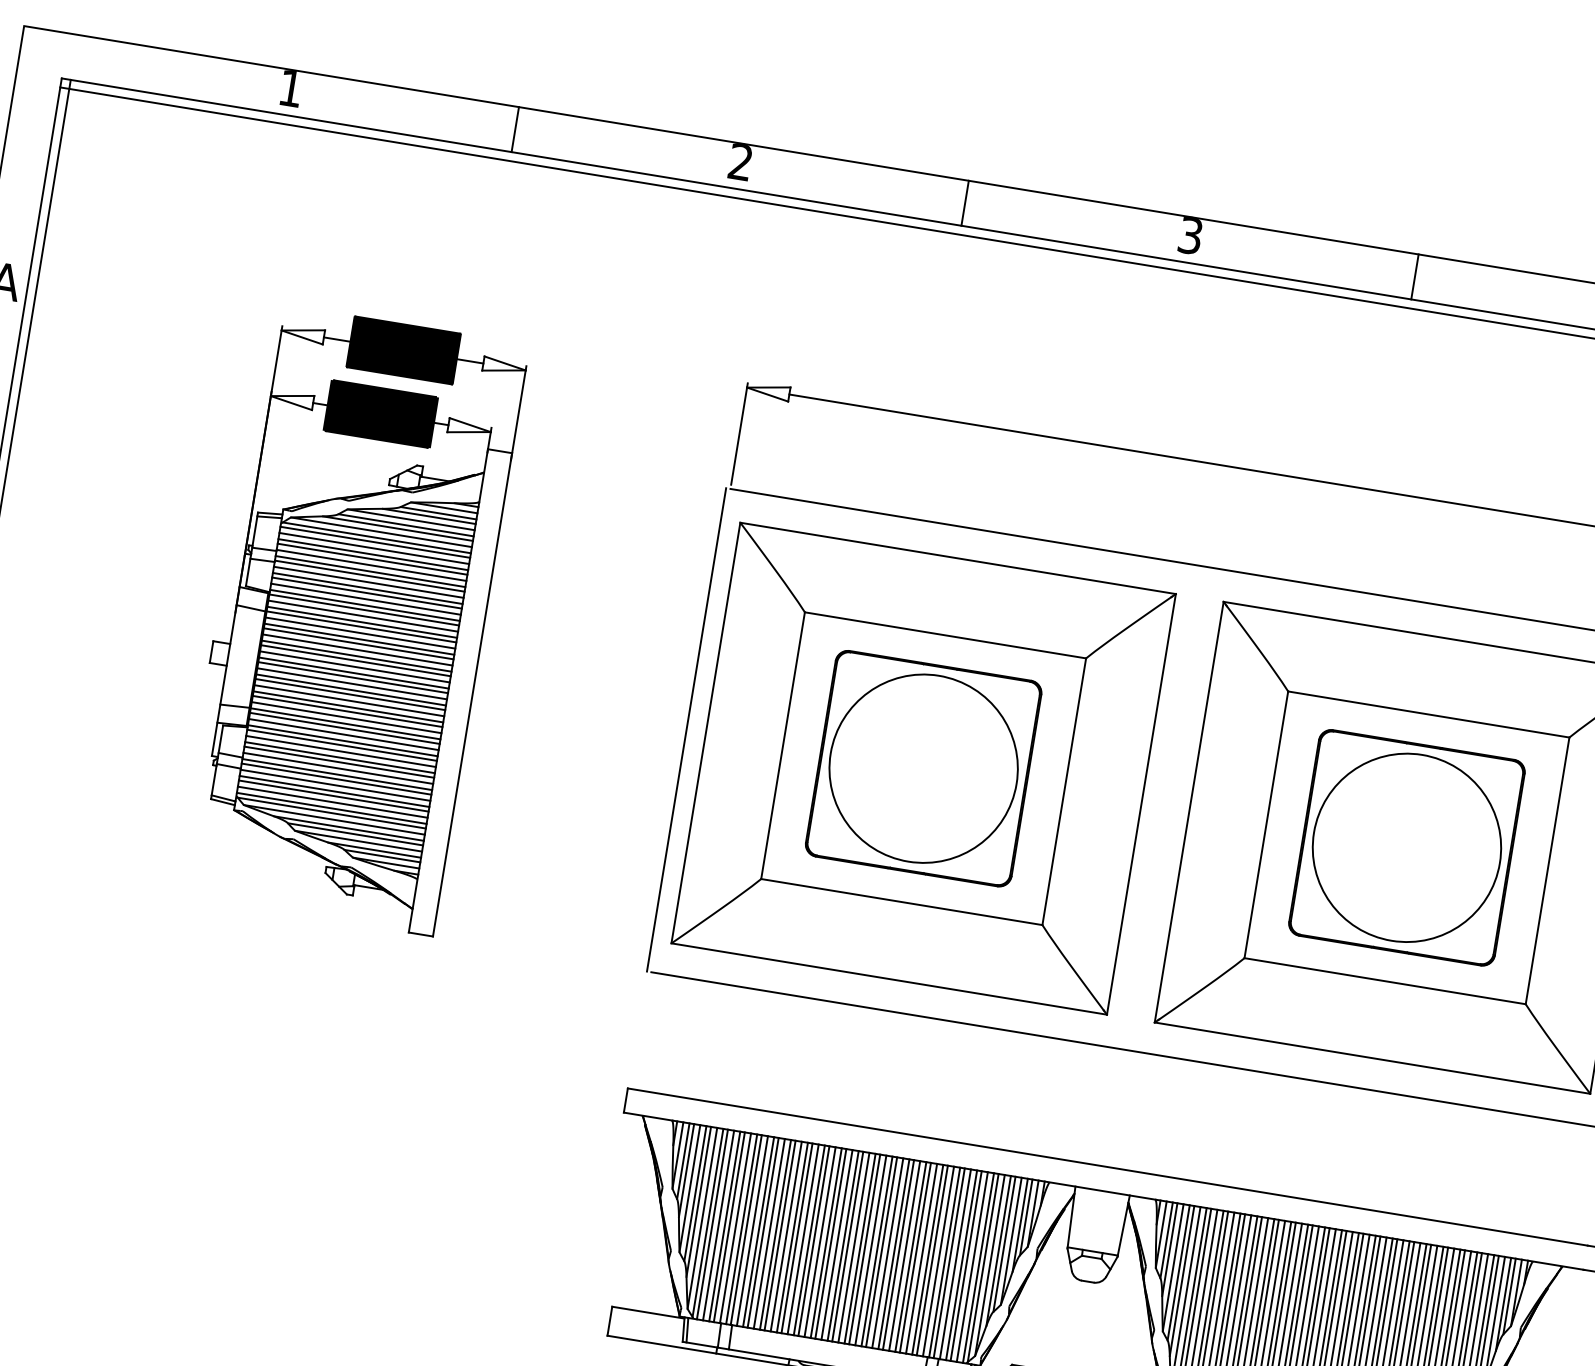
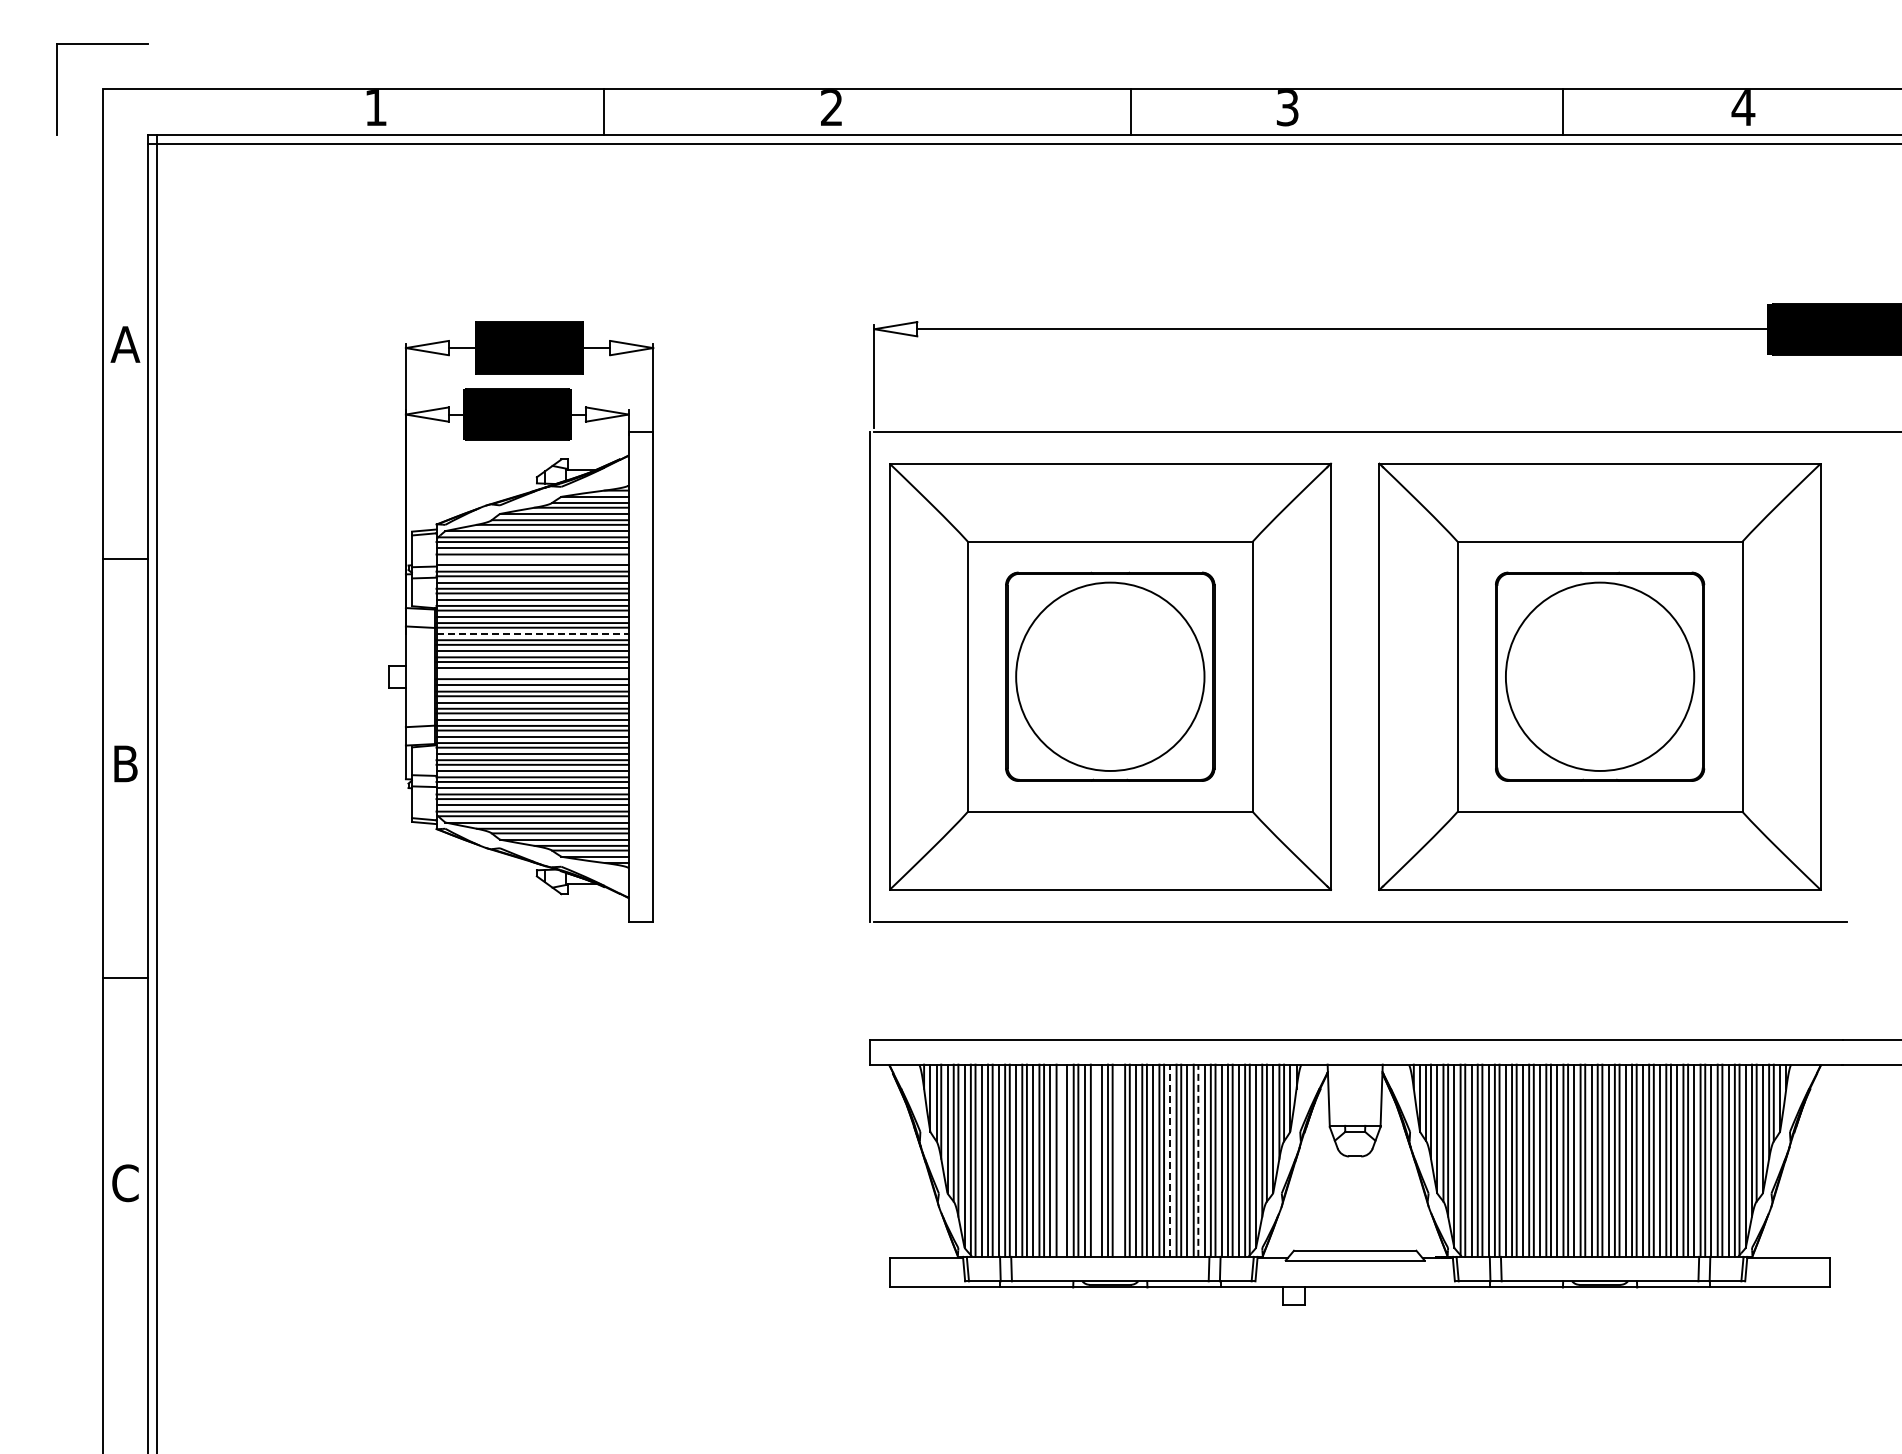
line: (964, 202) -> (1130, 111), moved
line: (1414, 276) -> (1562, 111), moved
line: (372, 559) -> (532, 559), removed
line: (361, 632) -> (533, 633), solid -> dashed
line: (353, 673) -> (532, 674), removed
line: (797, 1238) -> (1061, 1160), removed
line: (830, 1243) -> (1095, 1160), removed
line: (853, 1247) -> (1118, 1160), removed
line: (904, 1255) -> (1170, 1160), solid -> dashed
line: (932, 1260) -> (1198, 1160), solid -> dashed

